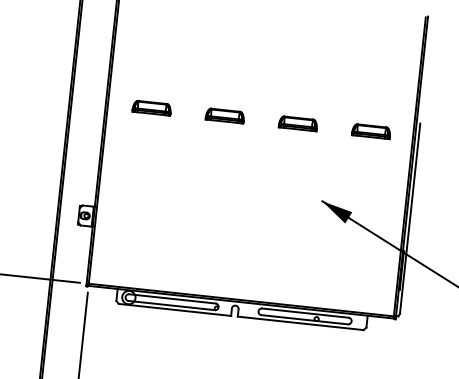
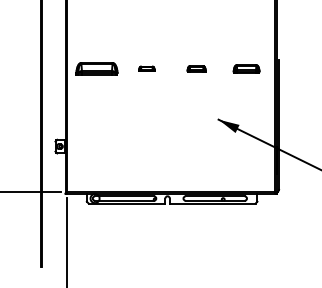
part: (151, 107) -> (96, 68), size x1.6
part: (224, 114) -> (146, 68), size x0.6
part: (297, 122) -> (196, 68), size x0.7

